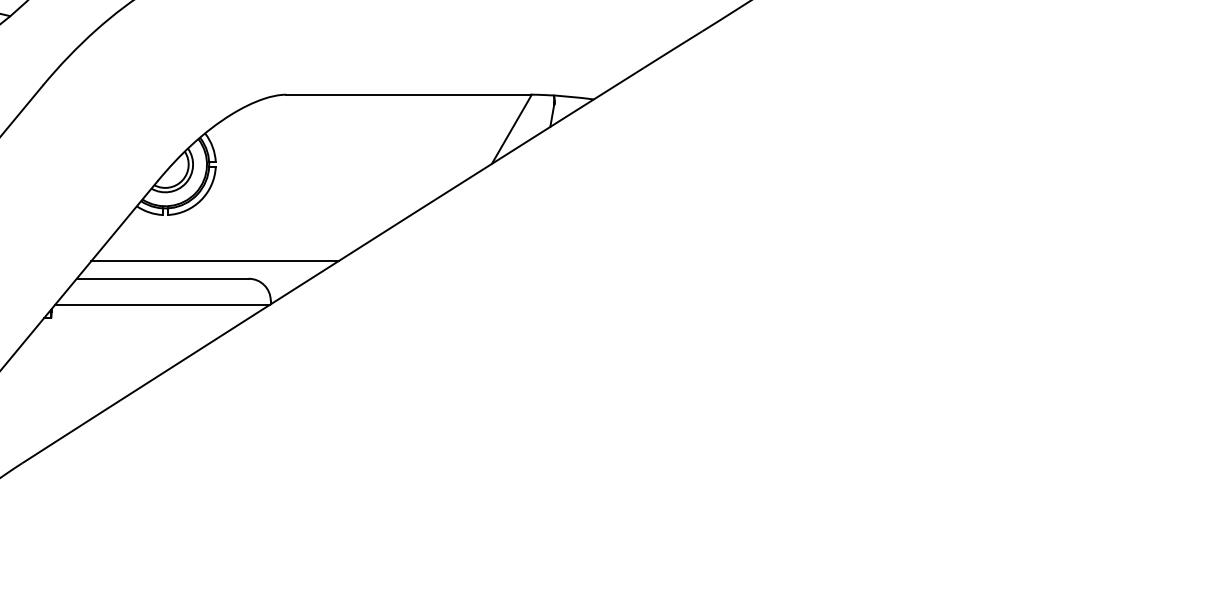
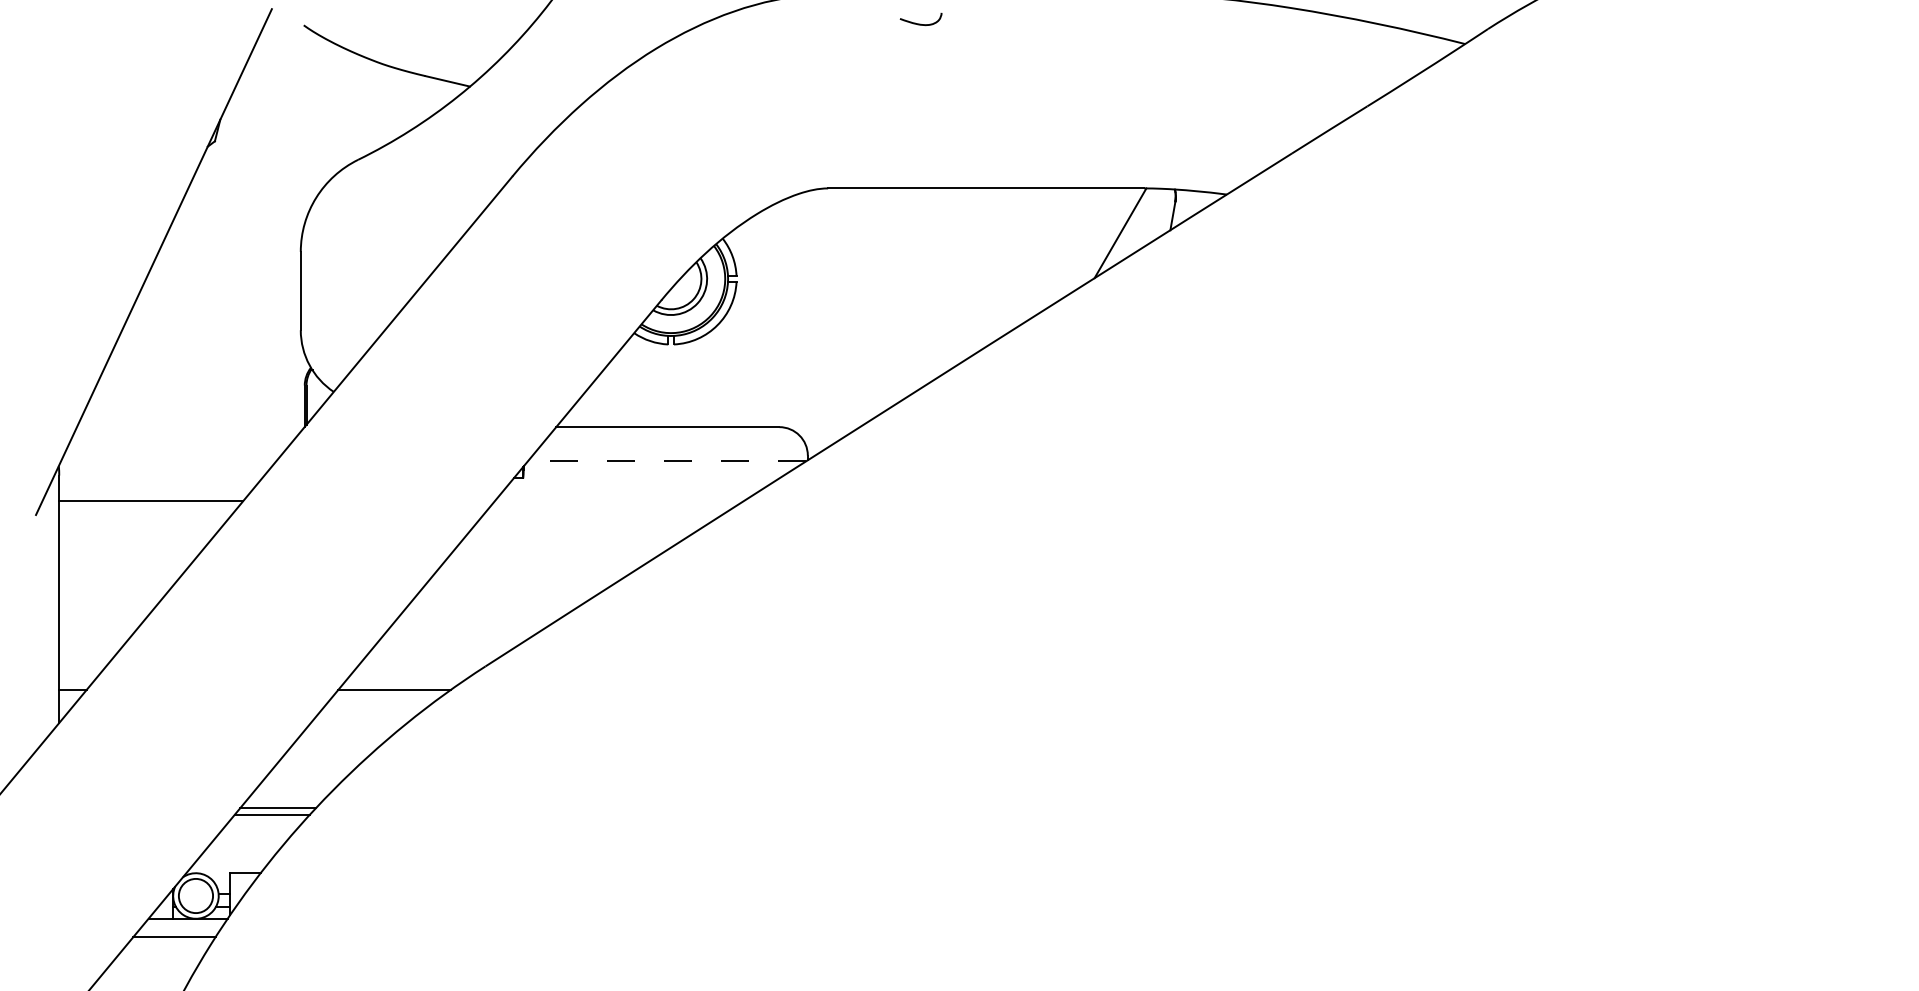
line: (214, 261) -> (735, 404), removed
line: (161, 305) -> (666, 461), solid -> dashed

